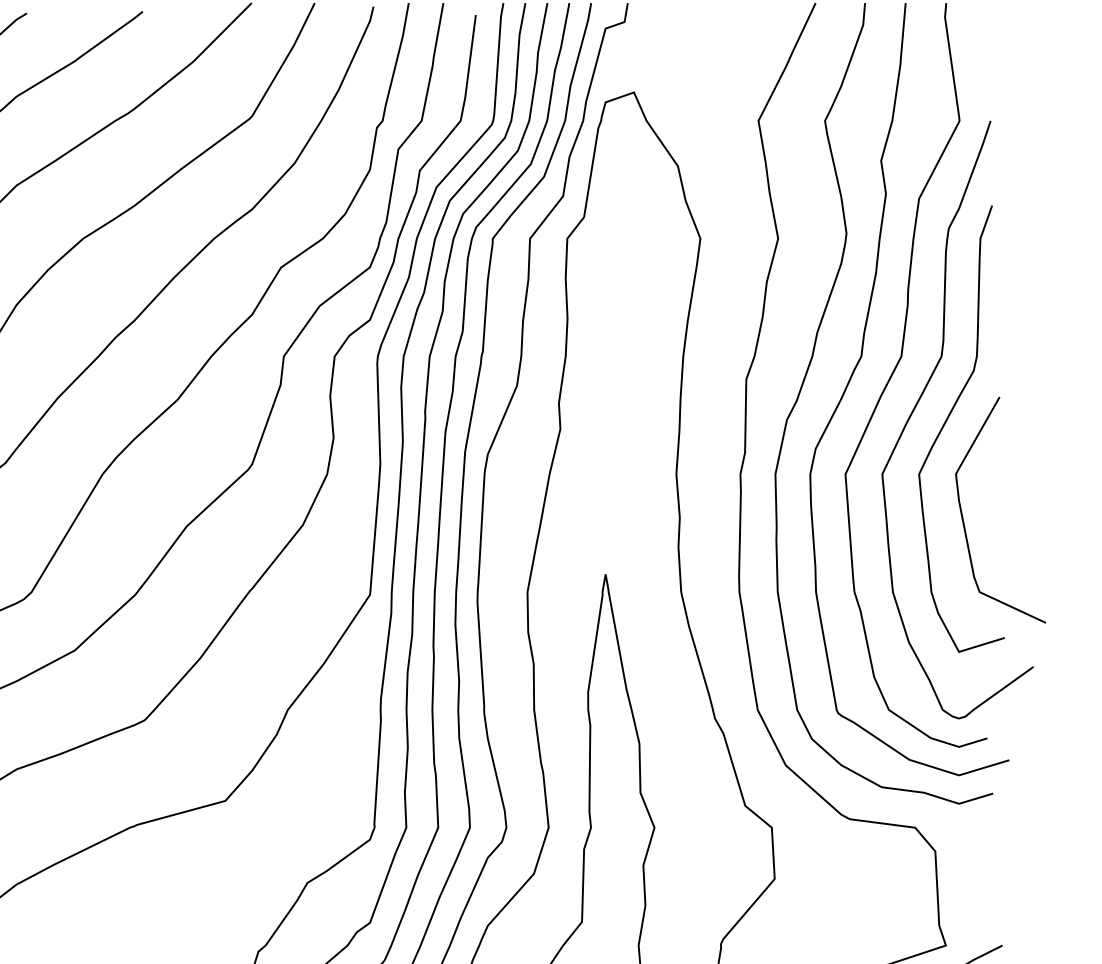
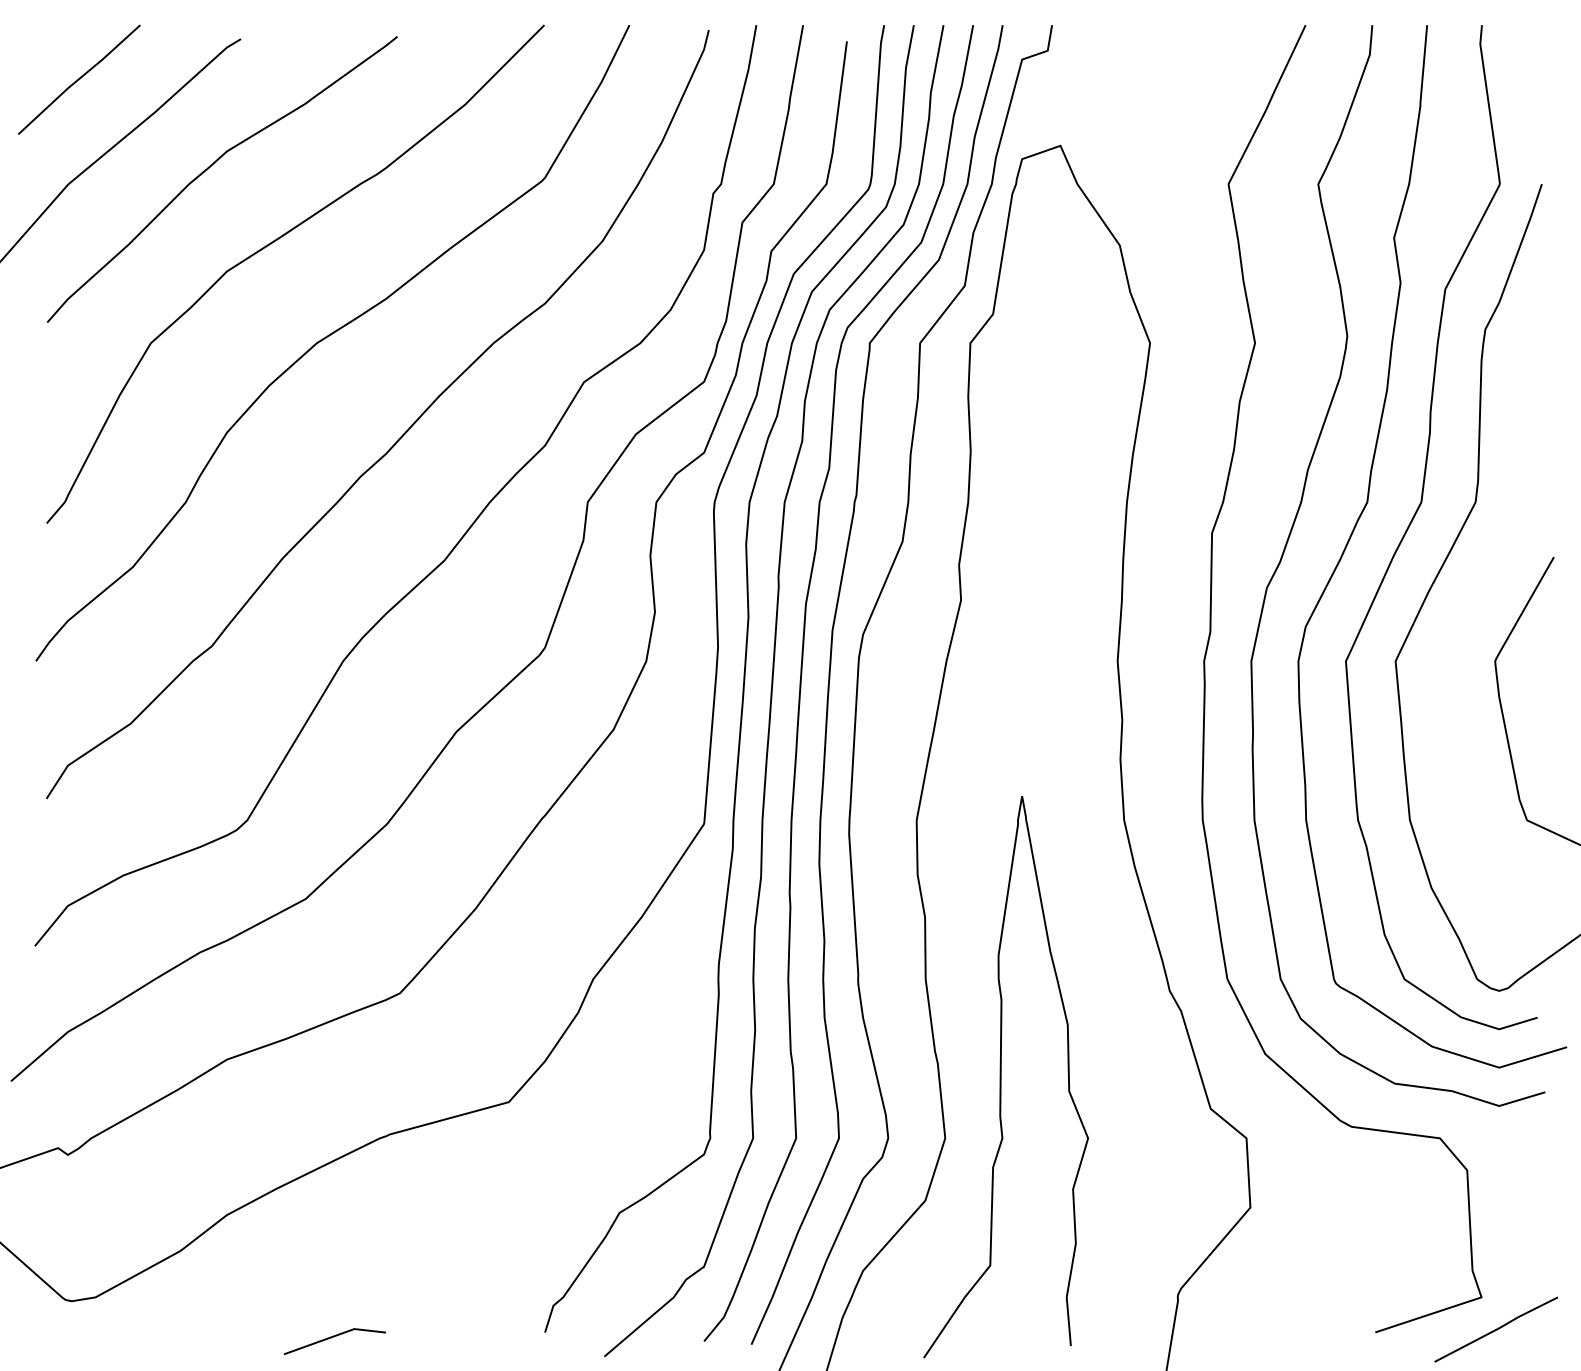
curve: (946, 421) -> (1482, 590), removed

